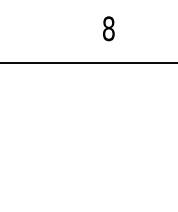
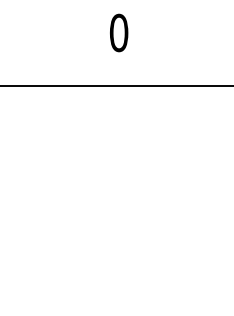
text: (108, 28) -> (118, 32), 8 -> 0

